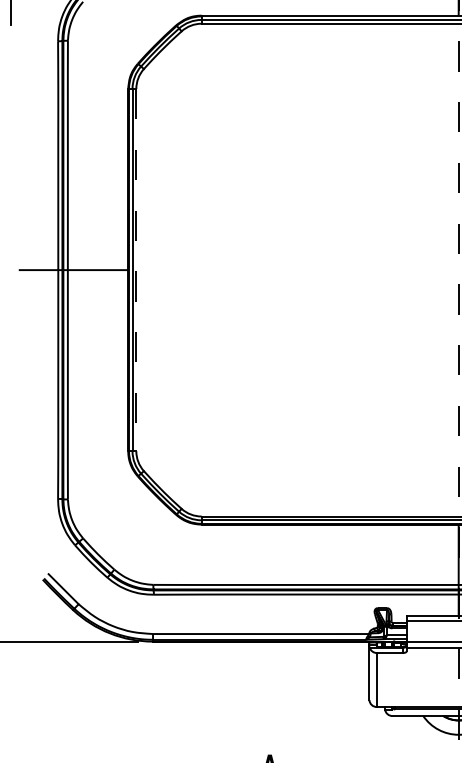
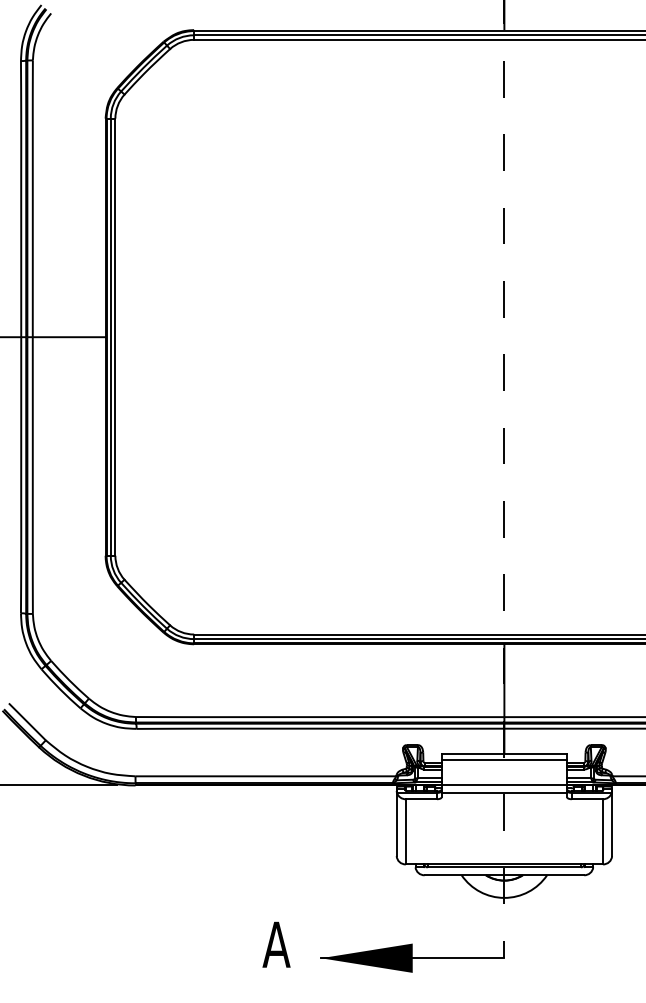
line: (136, 270) -> (115, 337), dashed -> solid

